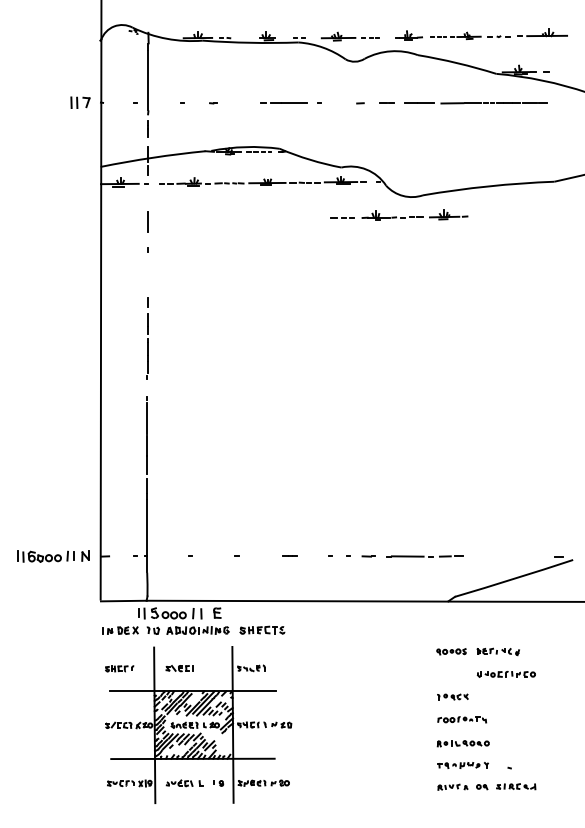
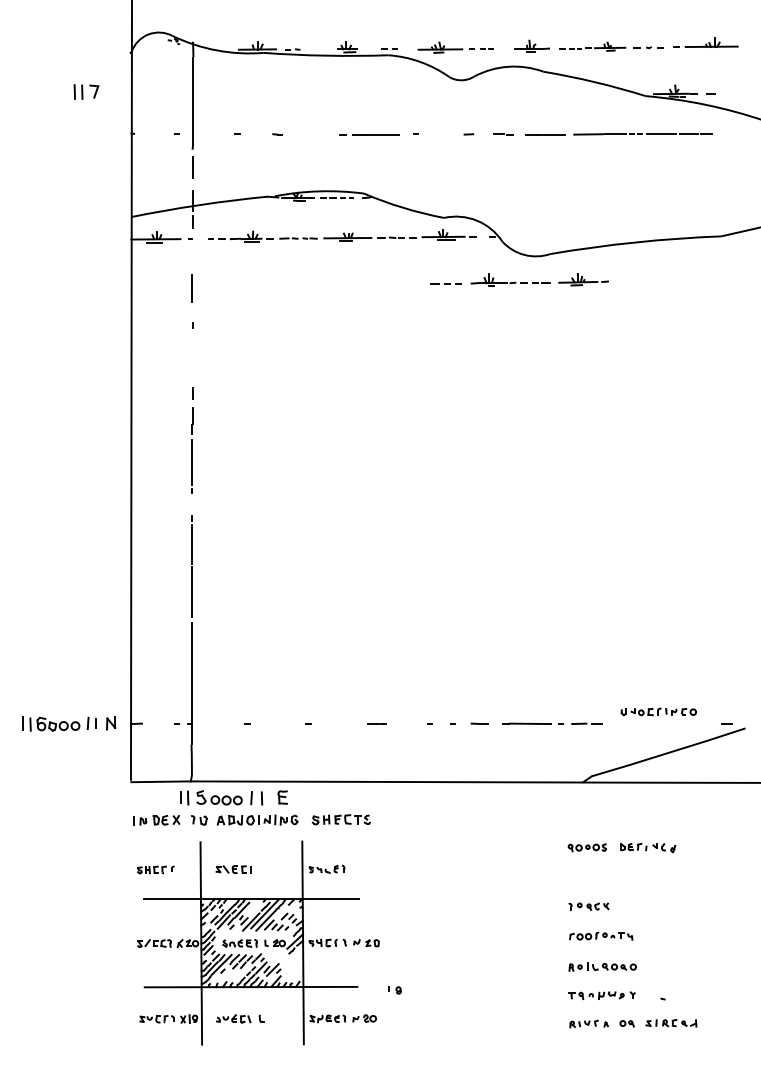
part: (80, 102) -> (86, 91), moved
part: (505, 674) -> (657, 712), moved
part: (218, 783) -> (394, 990), moved

